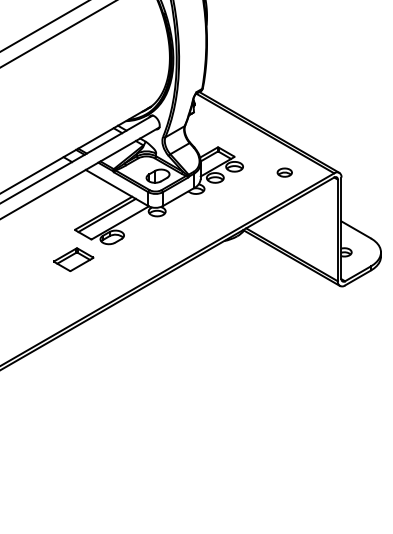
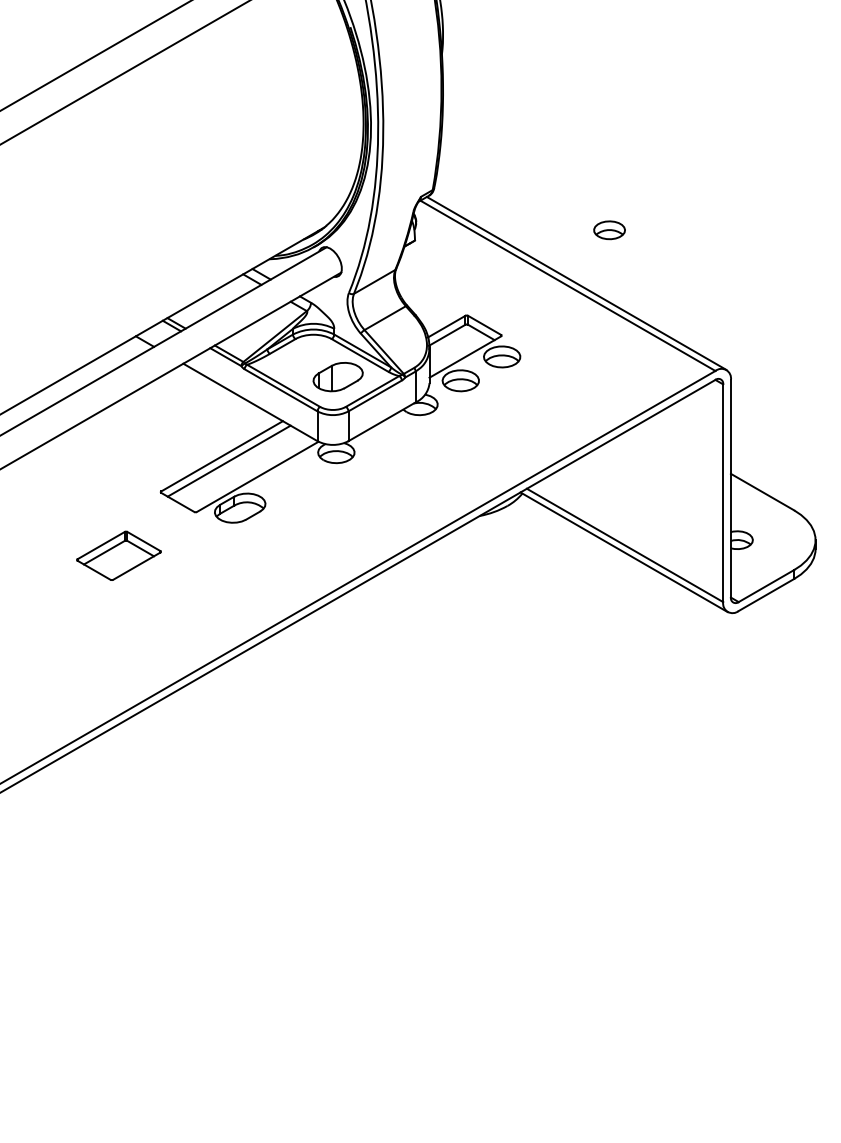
part: (284, 172) -> (608, 229), moved
part: (73, 259) -> (118, 555), moved

